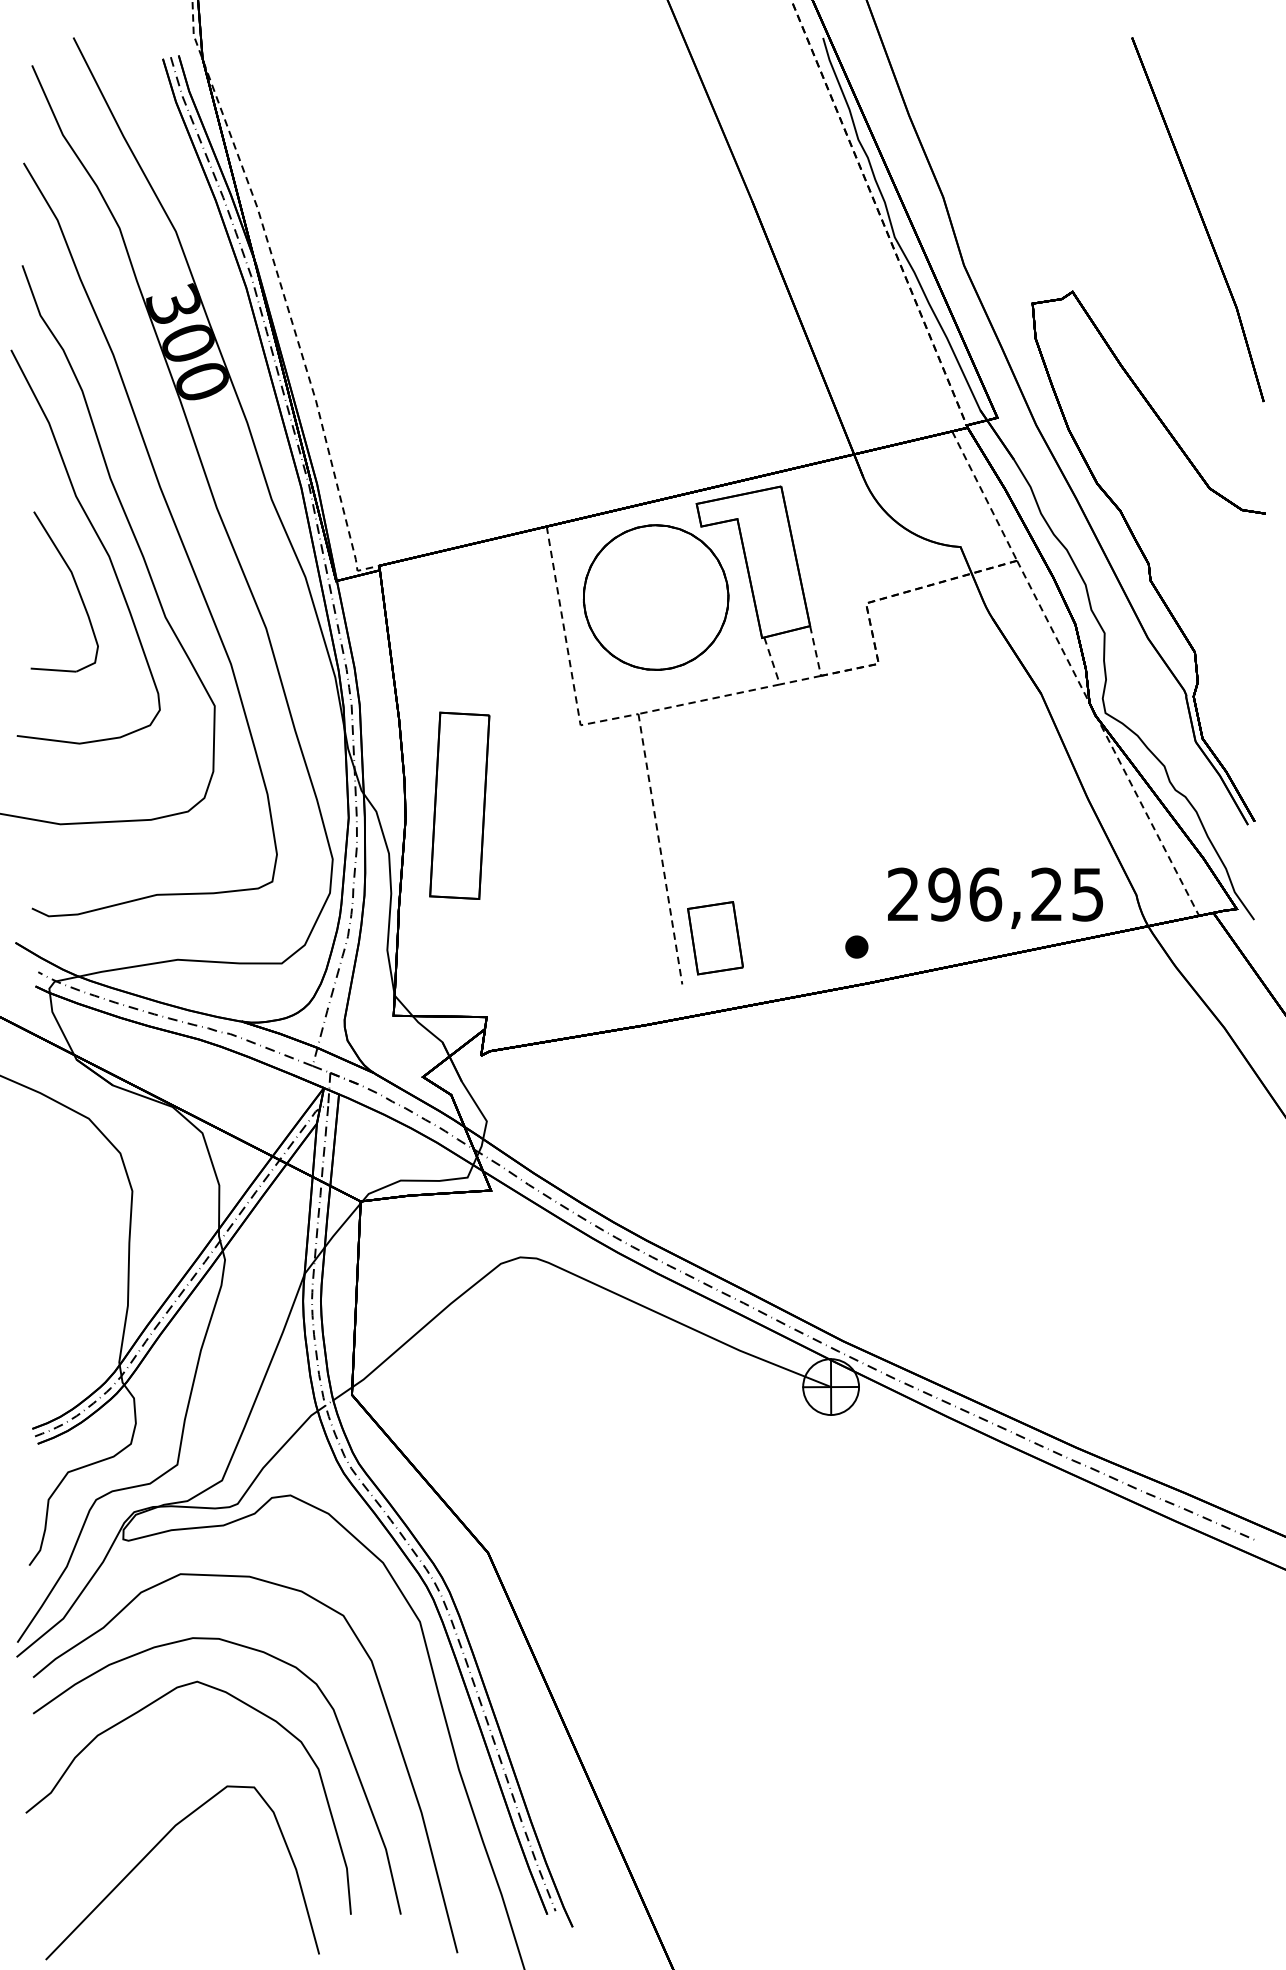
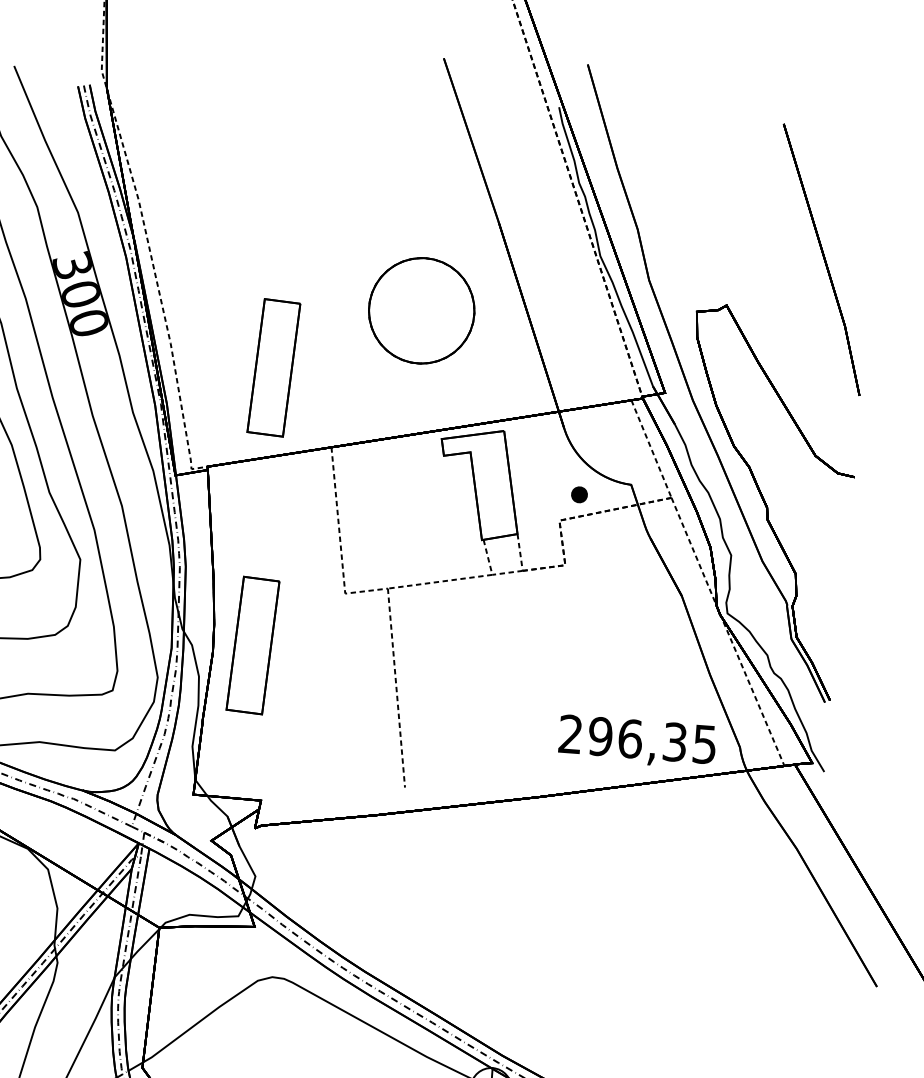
part: (459, 423) -> (273, 367), added
part: (655, 597) -> (421, 310), moved
text: (1046, 894) -> (674, 742), 296,25 -> 296,35
part: (715, 938) -> (431, 755), removed
part: (856, 946) -> (579, 494), moved

